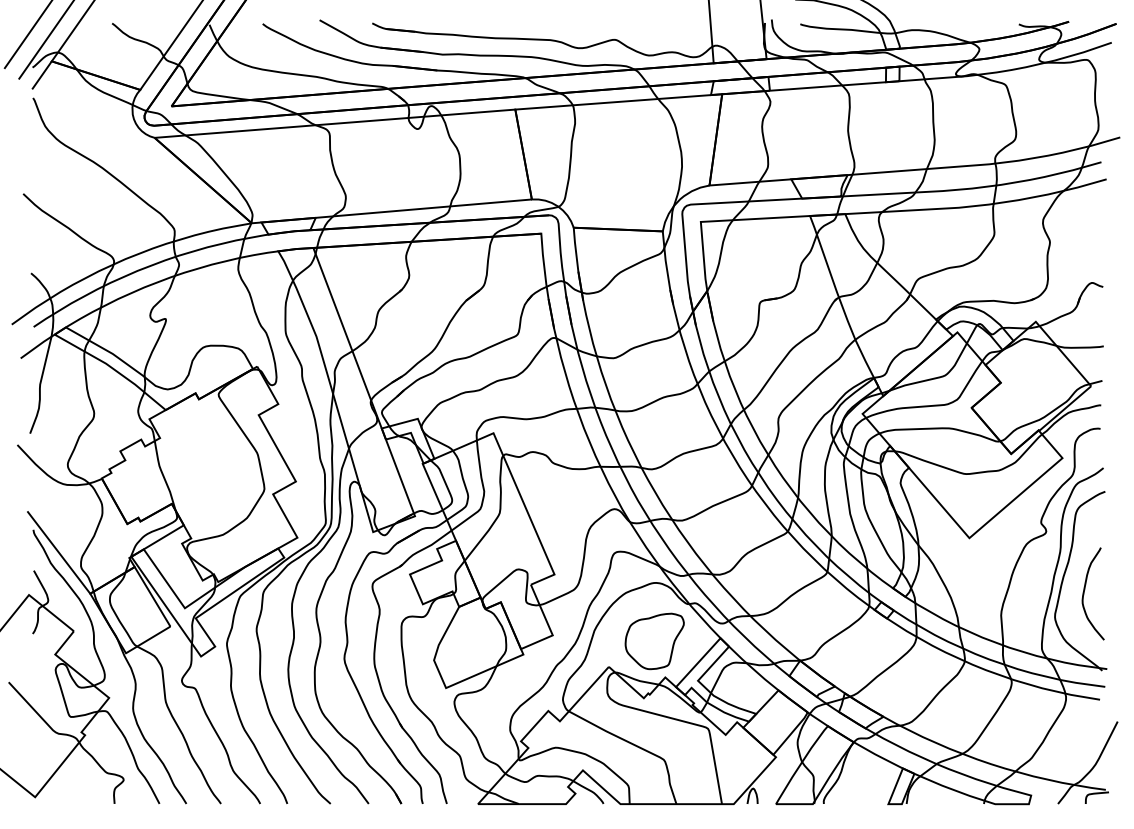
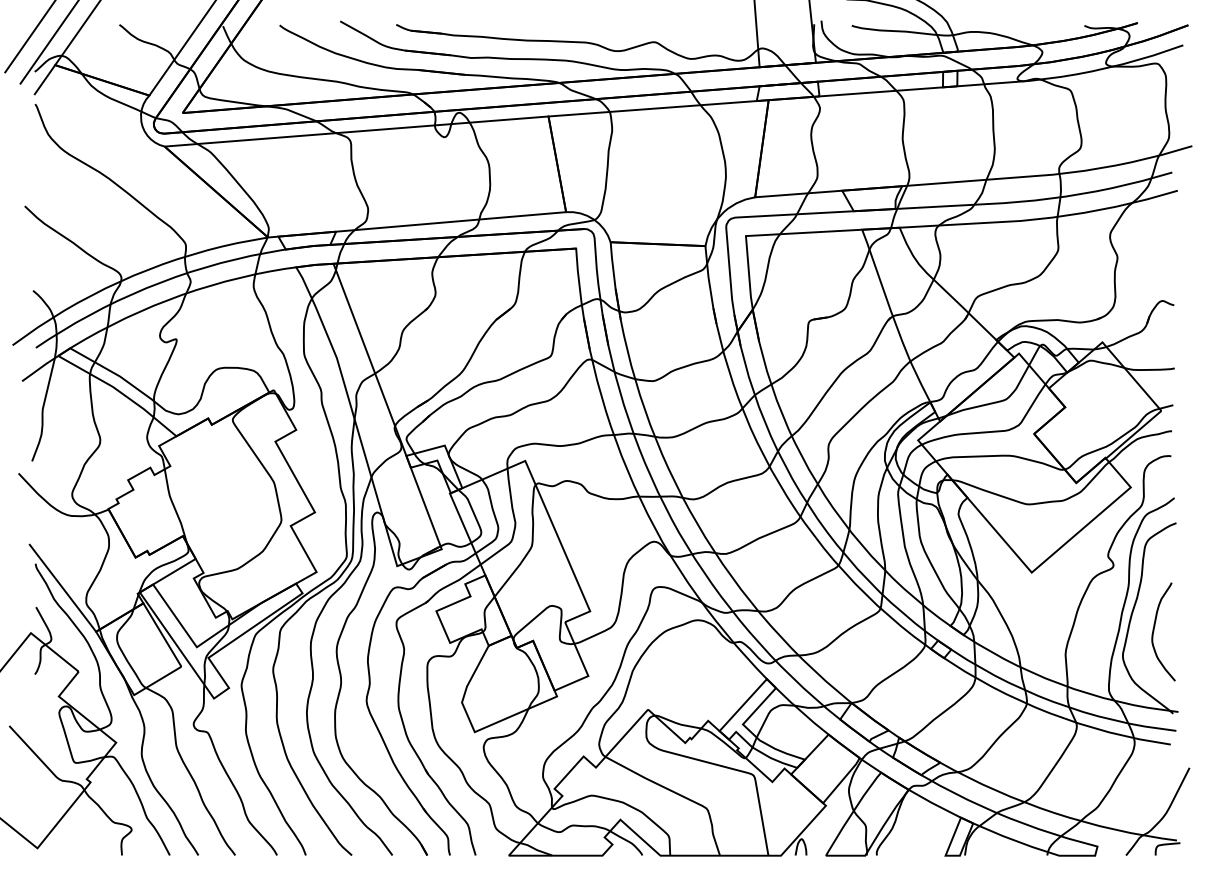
part: (654, 641) -> (696, 682), removed

